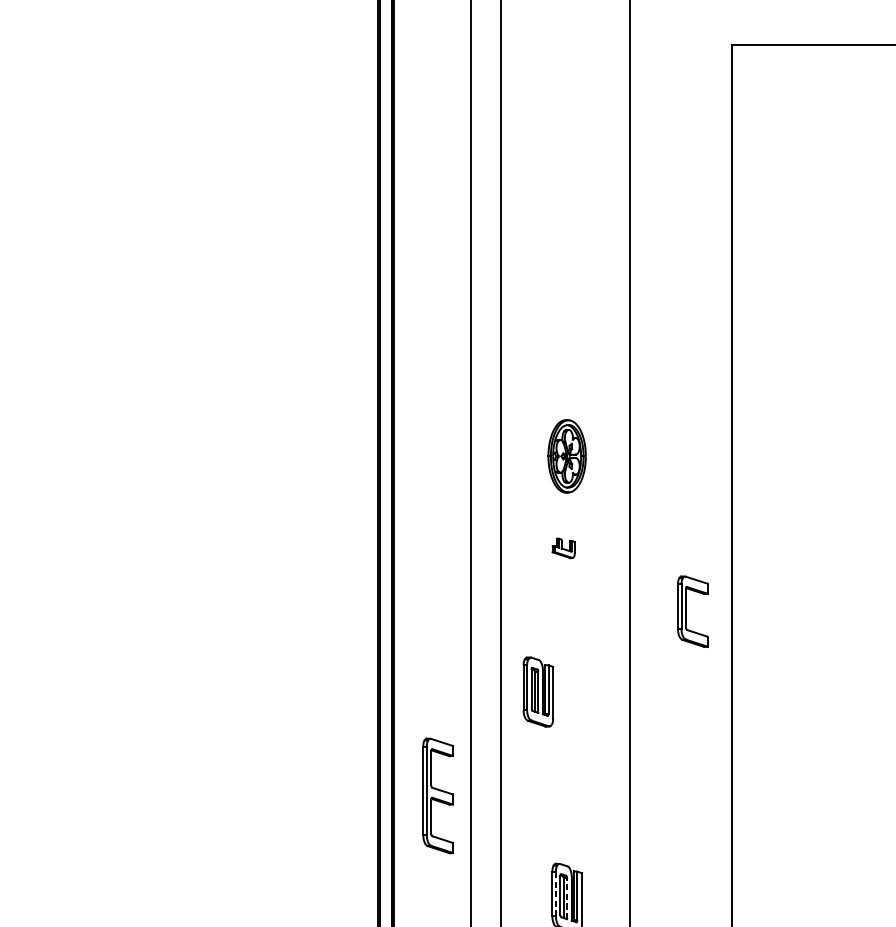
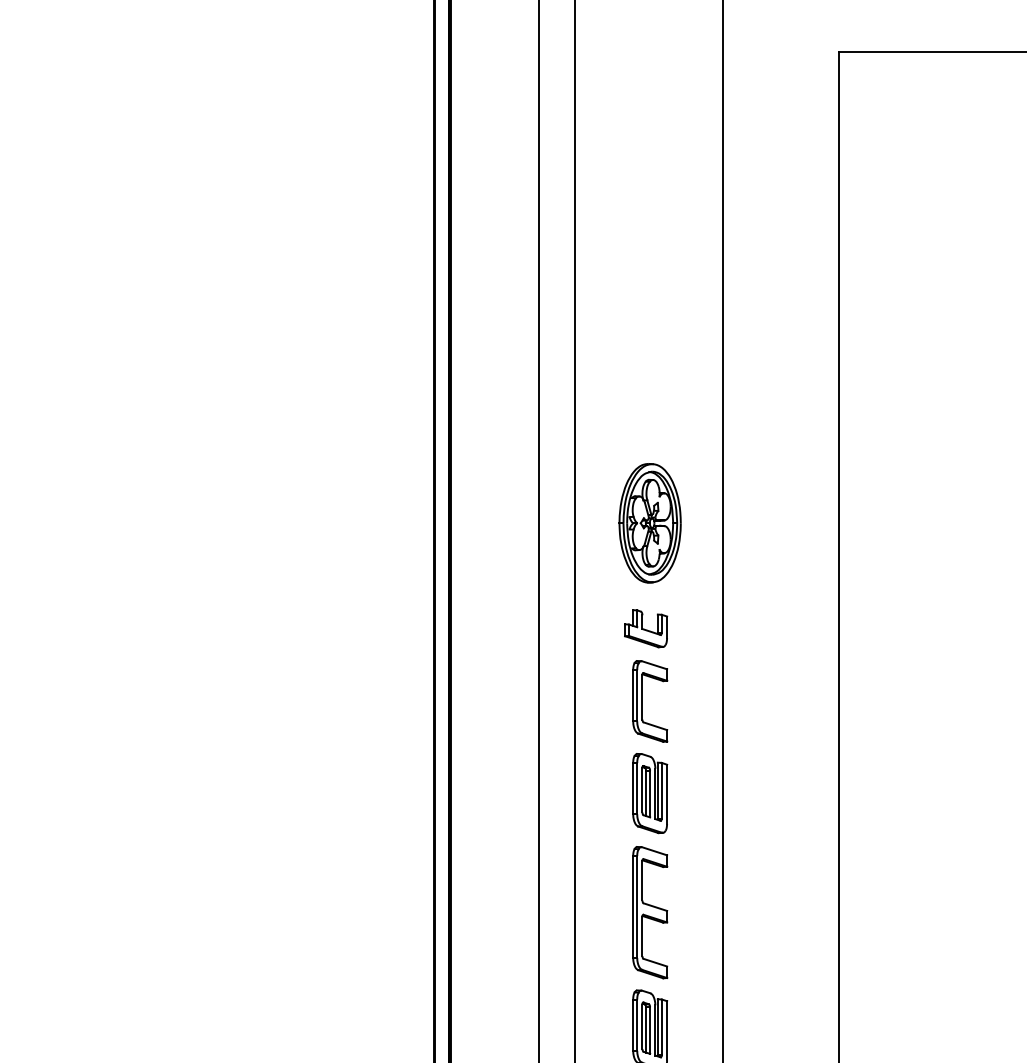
part: (566, 456) -> (649, 523), size x1.43
part: (564, 548) -> (646, 628), size x1.67
part: (686, 611) -> (642, 701), moved
part: (538, 692) -> (650, 793), moved
part: (438, 795) -> (650, 912), moved
line: (556, 894) -> (637, 1025), dashed -> solid
line: (567, 898) -> (650, 1030), dashed -> solid

